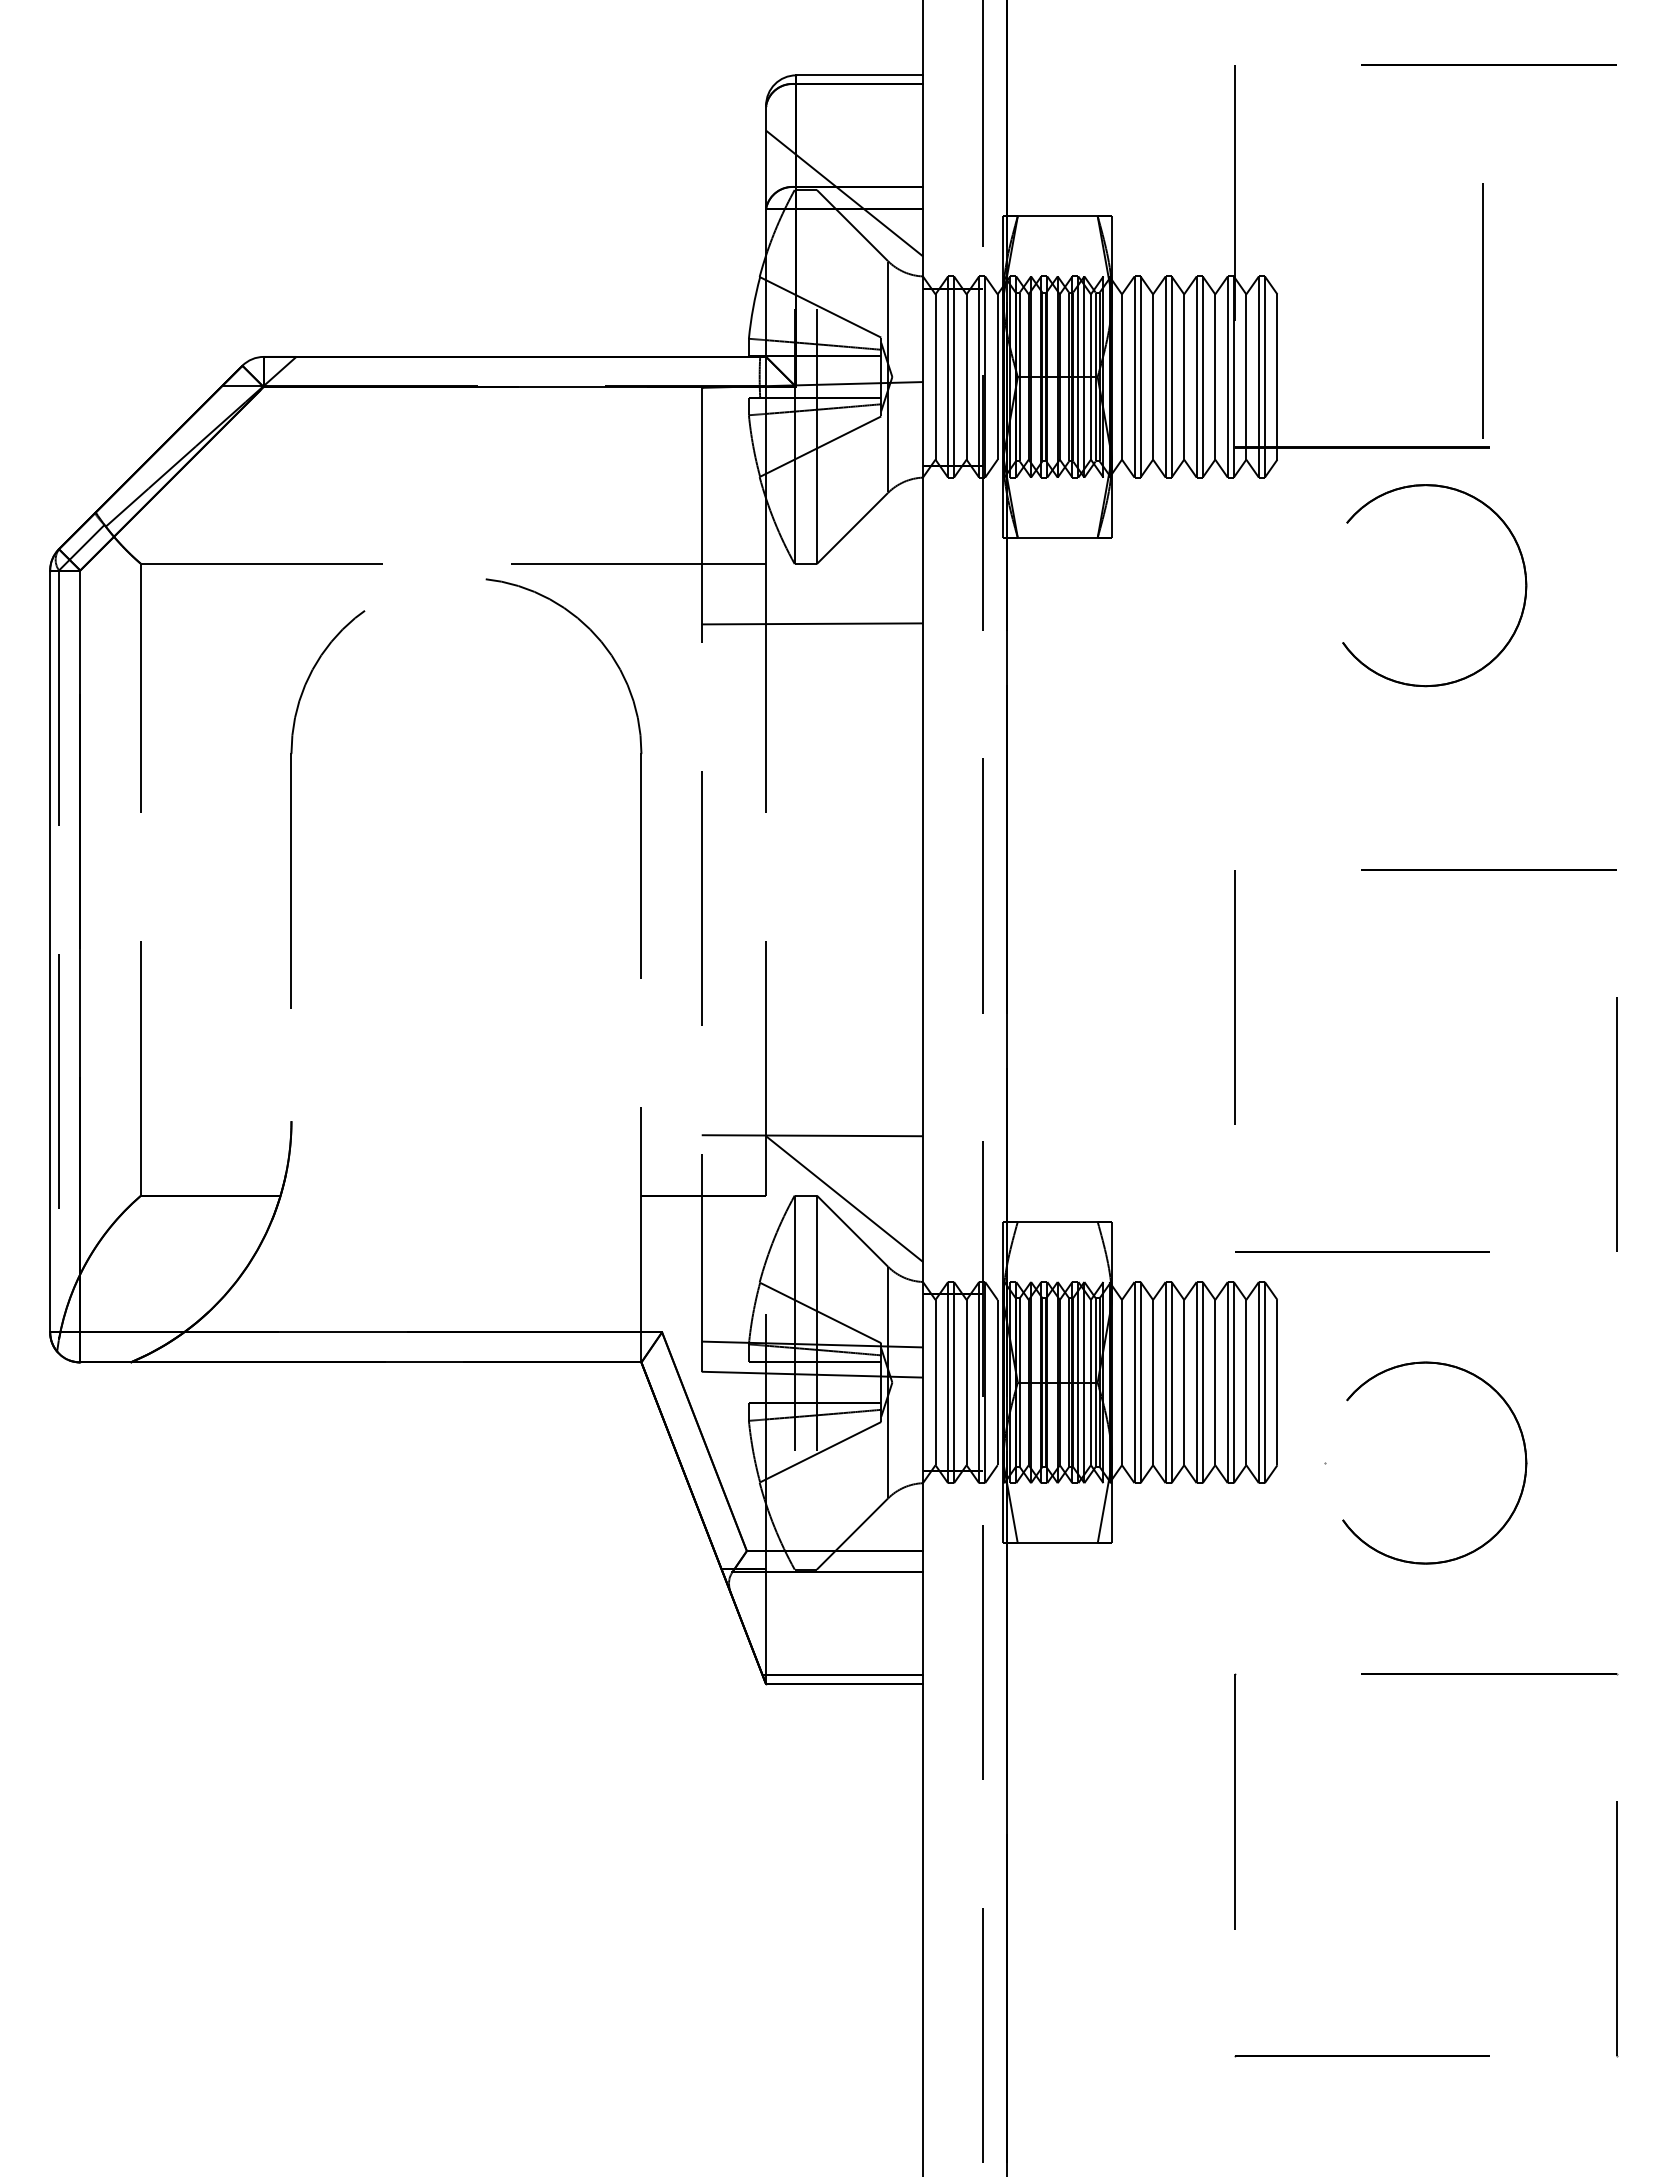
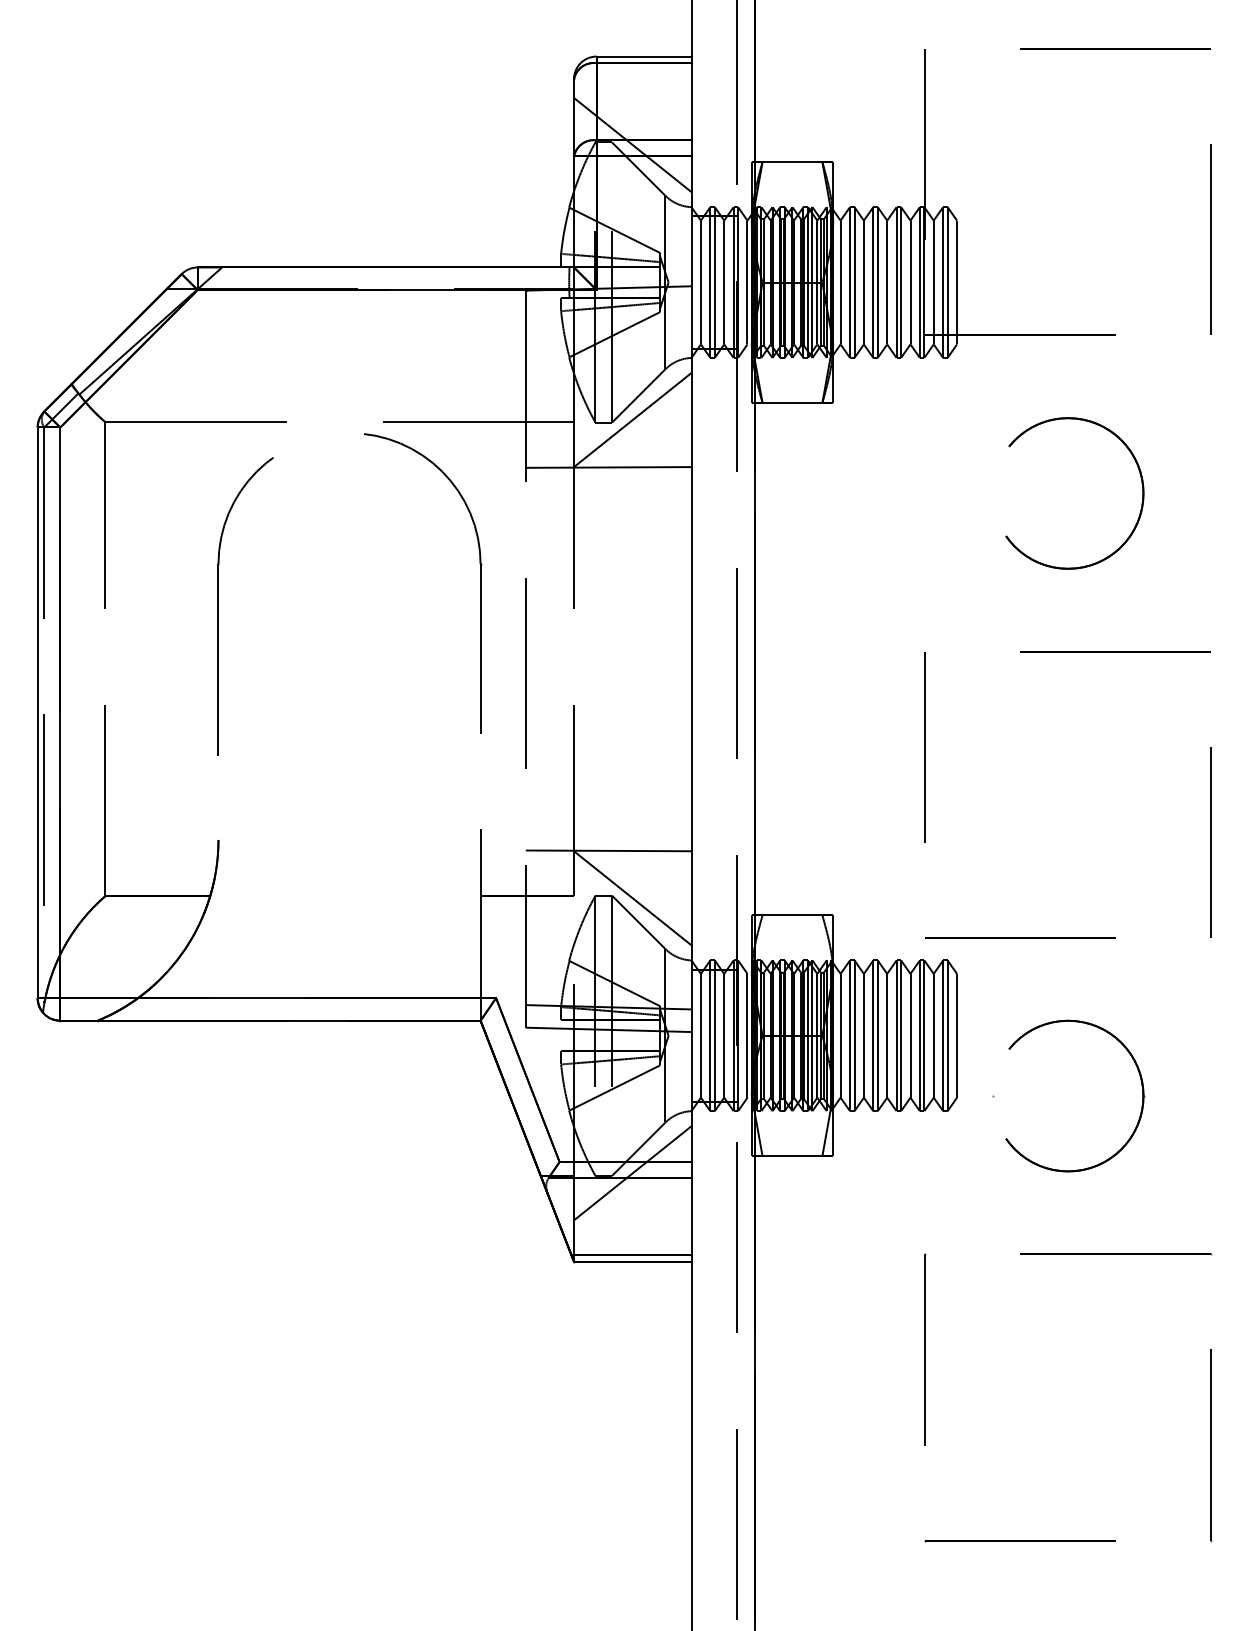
line: (1482, 310) -> (1211, 239), moved
line: (844, 560) -> (632, 419), added
part: (1524, 576) -> (1142, 486), moved
line: (844, 1565) -> (632, 1172), added

